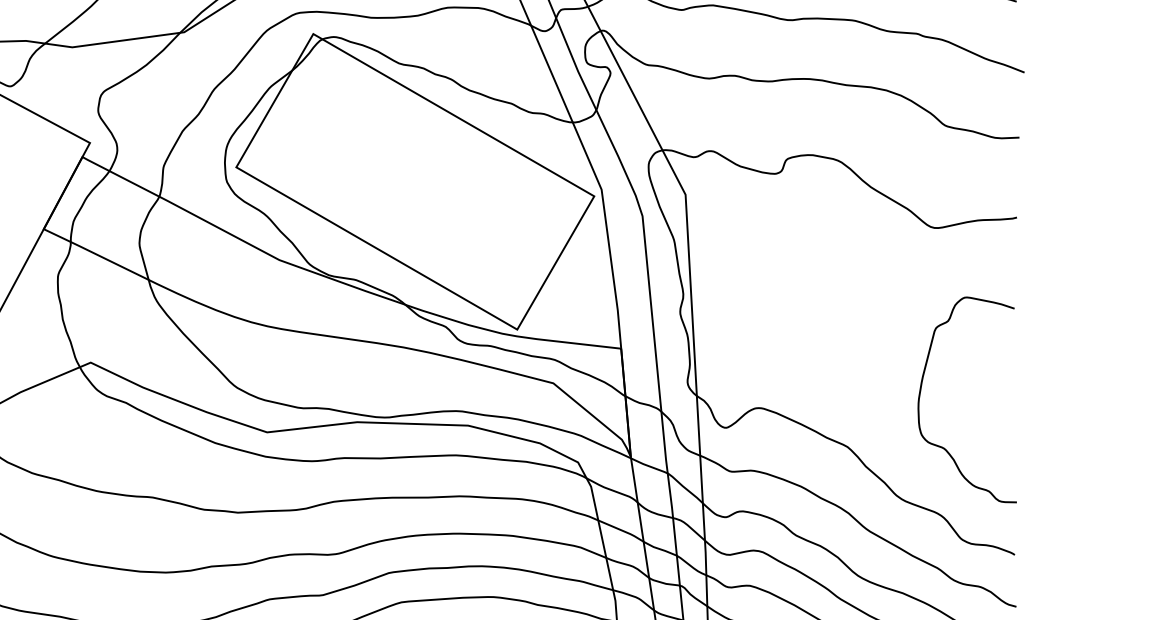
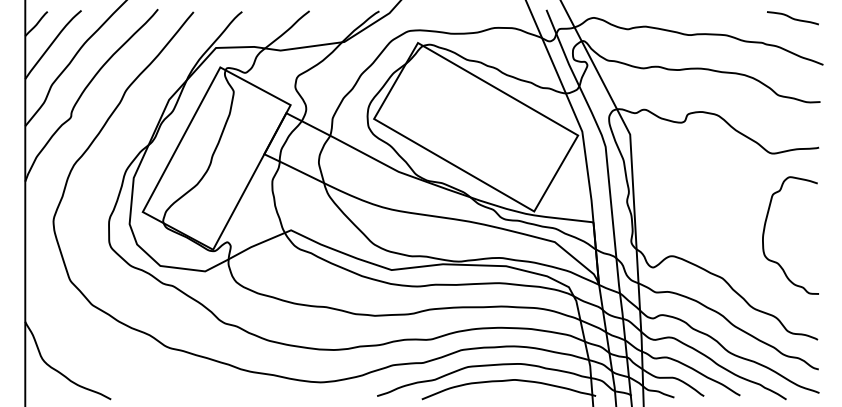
curve: (922, 389) -> (765, 229), moved

